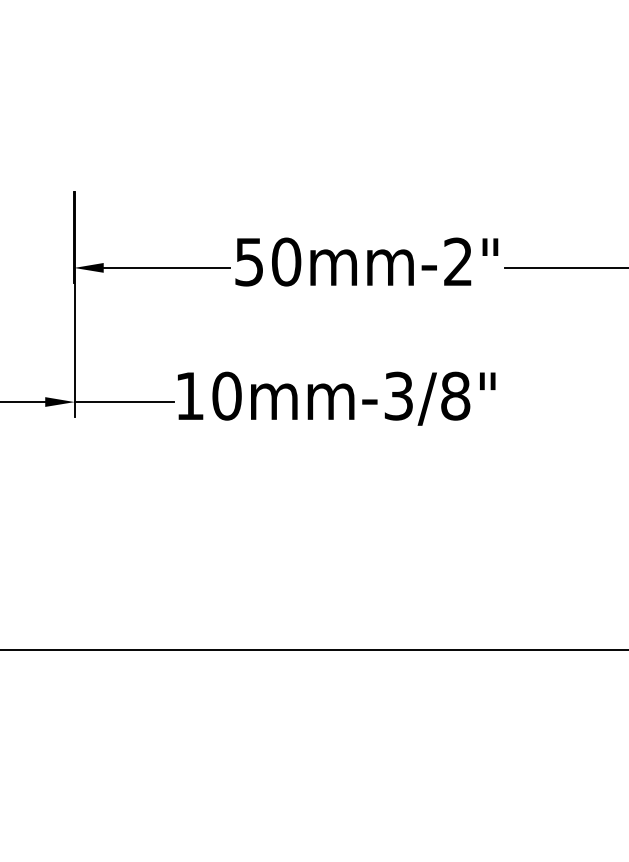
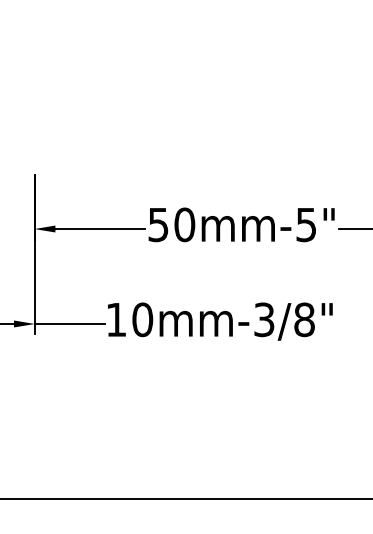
text: (457, 261) -> (305, 224), 50mm-2" -> 50mm-5"

